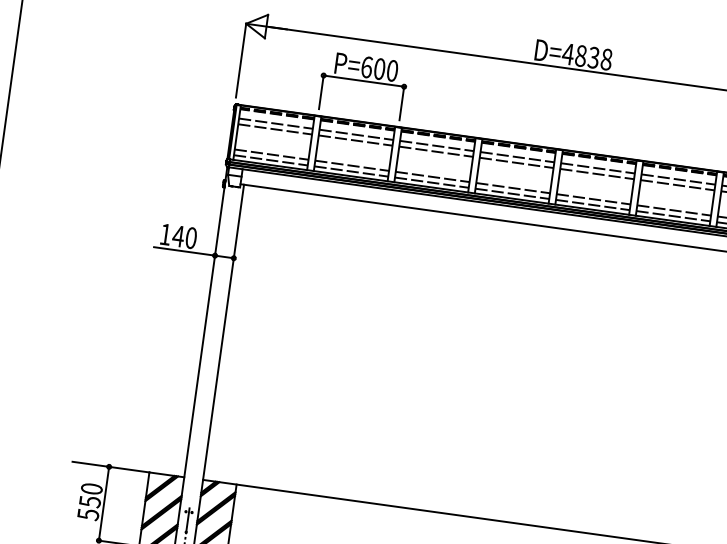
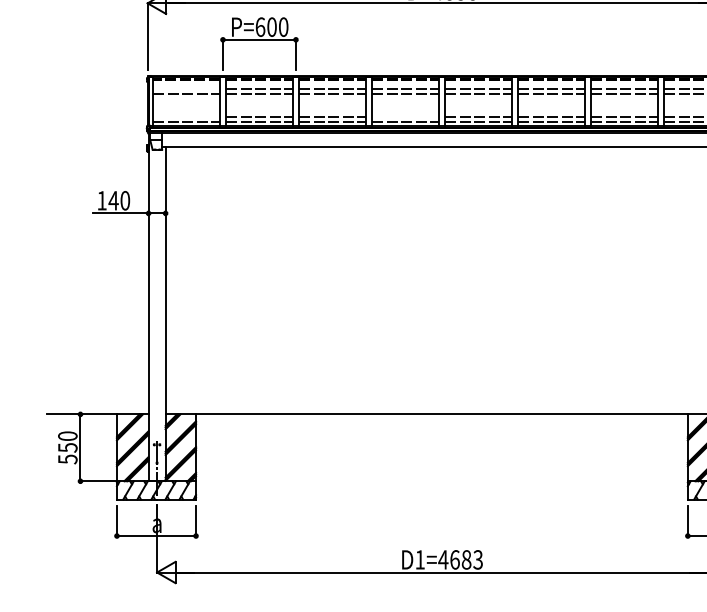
line: (275, 123) -> (186, 88), removed
line: (271, 154) -> (186, 116), removed
line: (513, 188) -> (405, 116), removed

